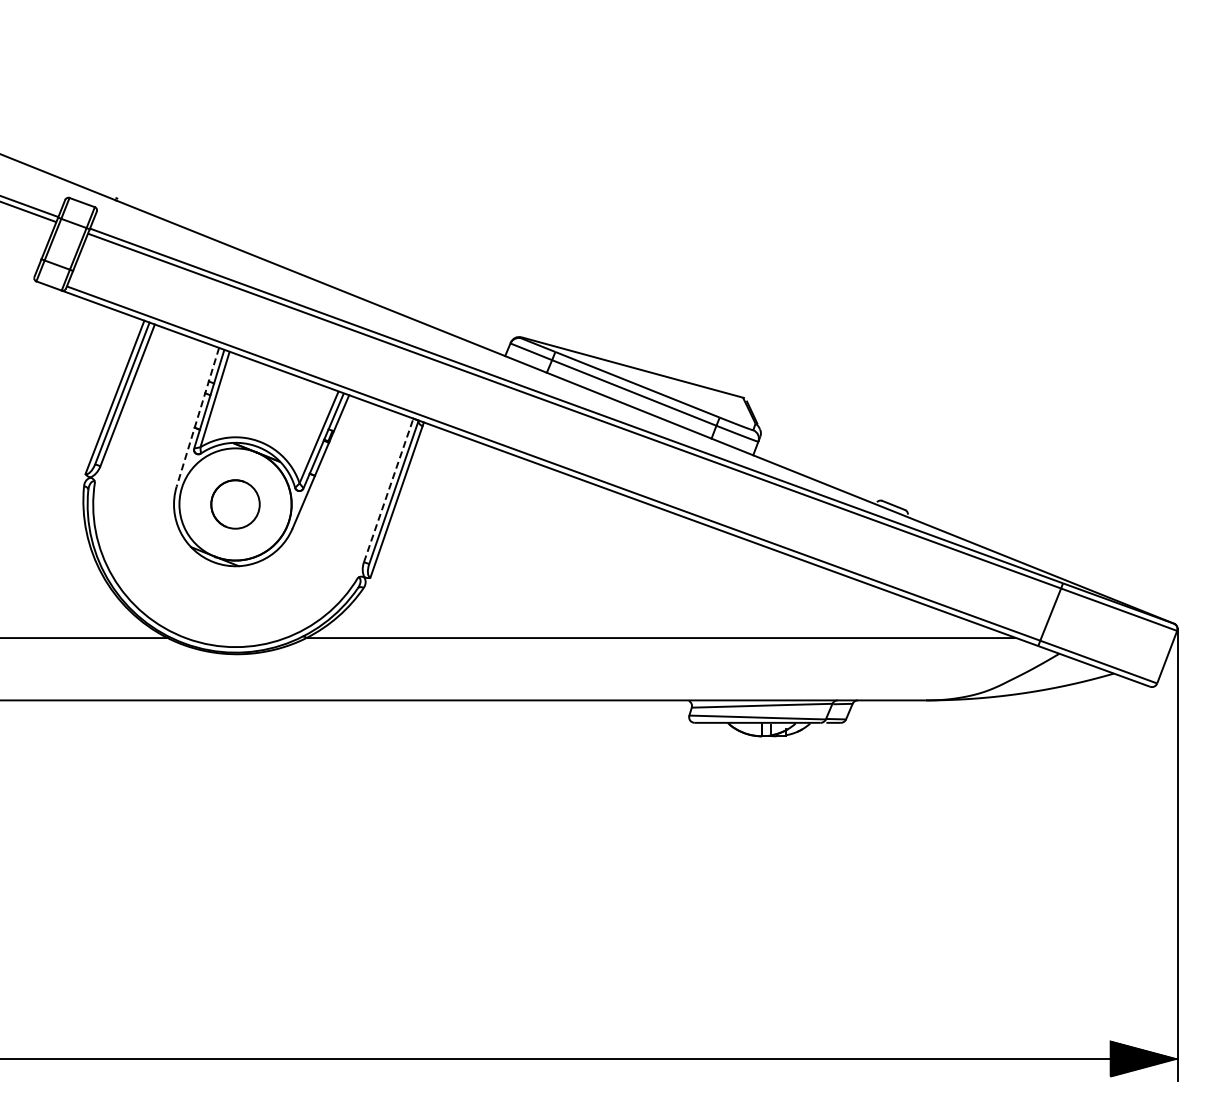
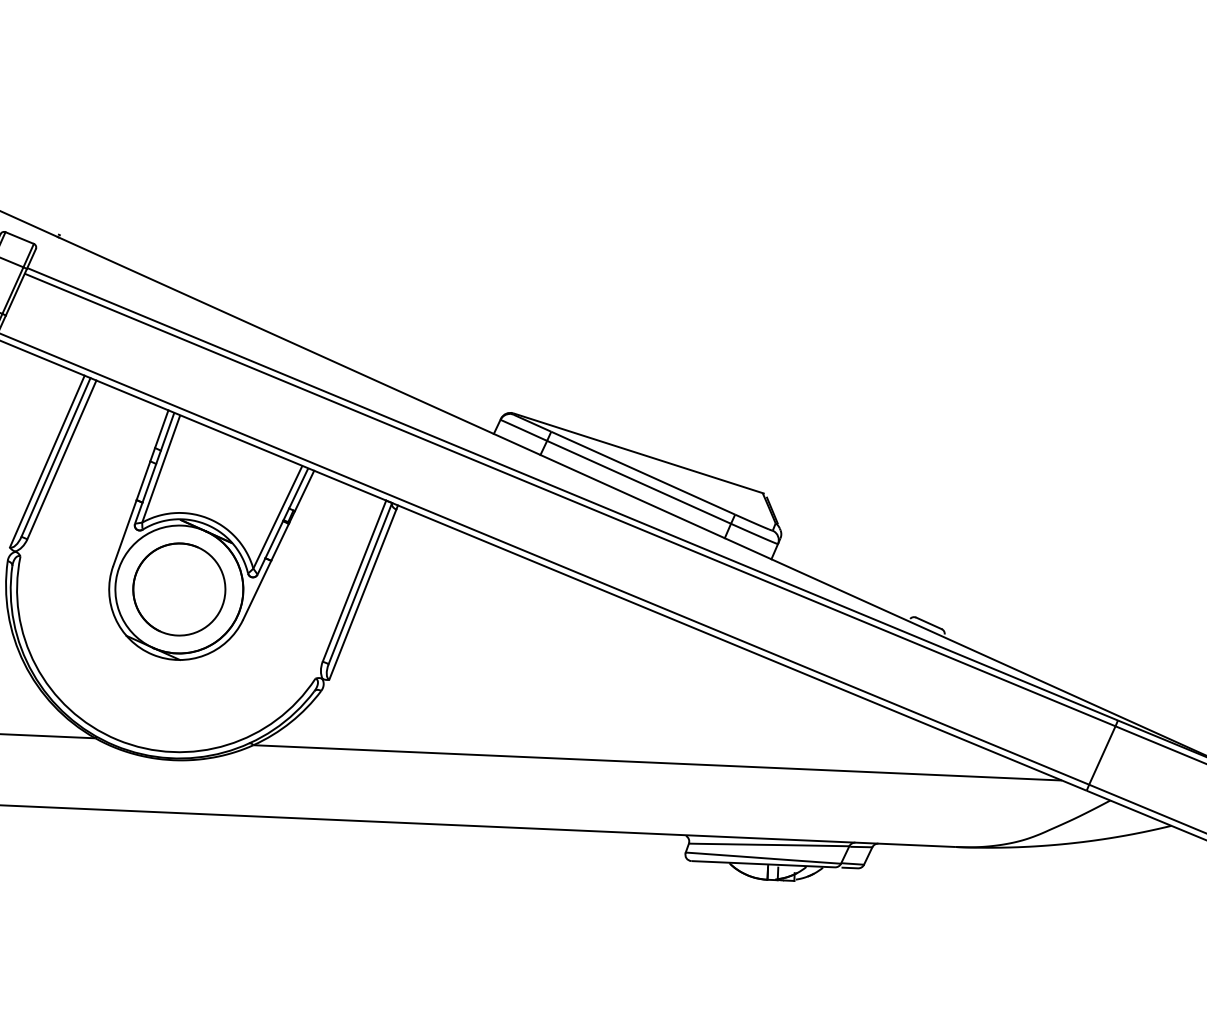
line: (197, 417) -> (140, 488), dashed -> solid
line: (388, 490) -> (354, 581), dashed -> solid
circle: (235, 504) -> (179, 589), size x1.67

